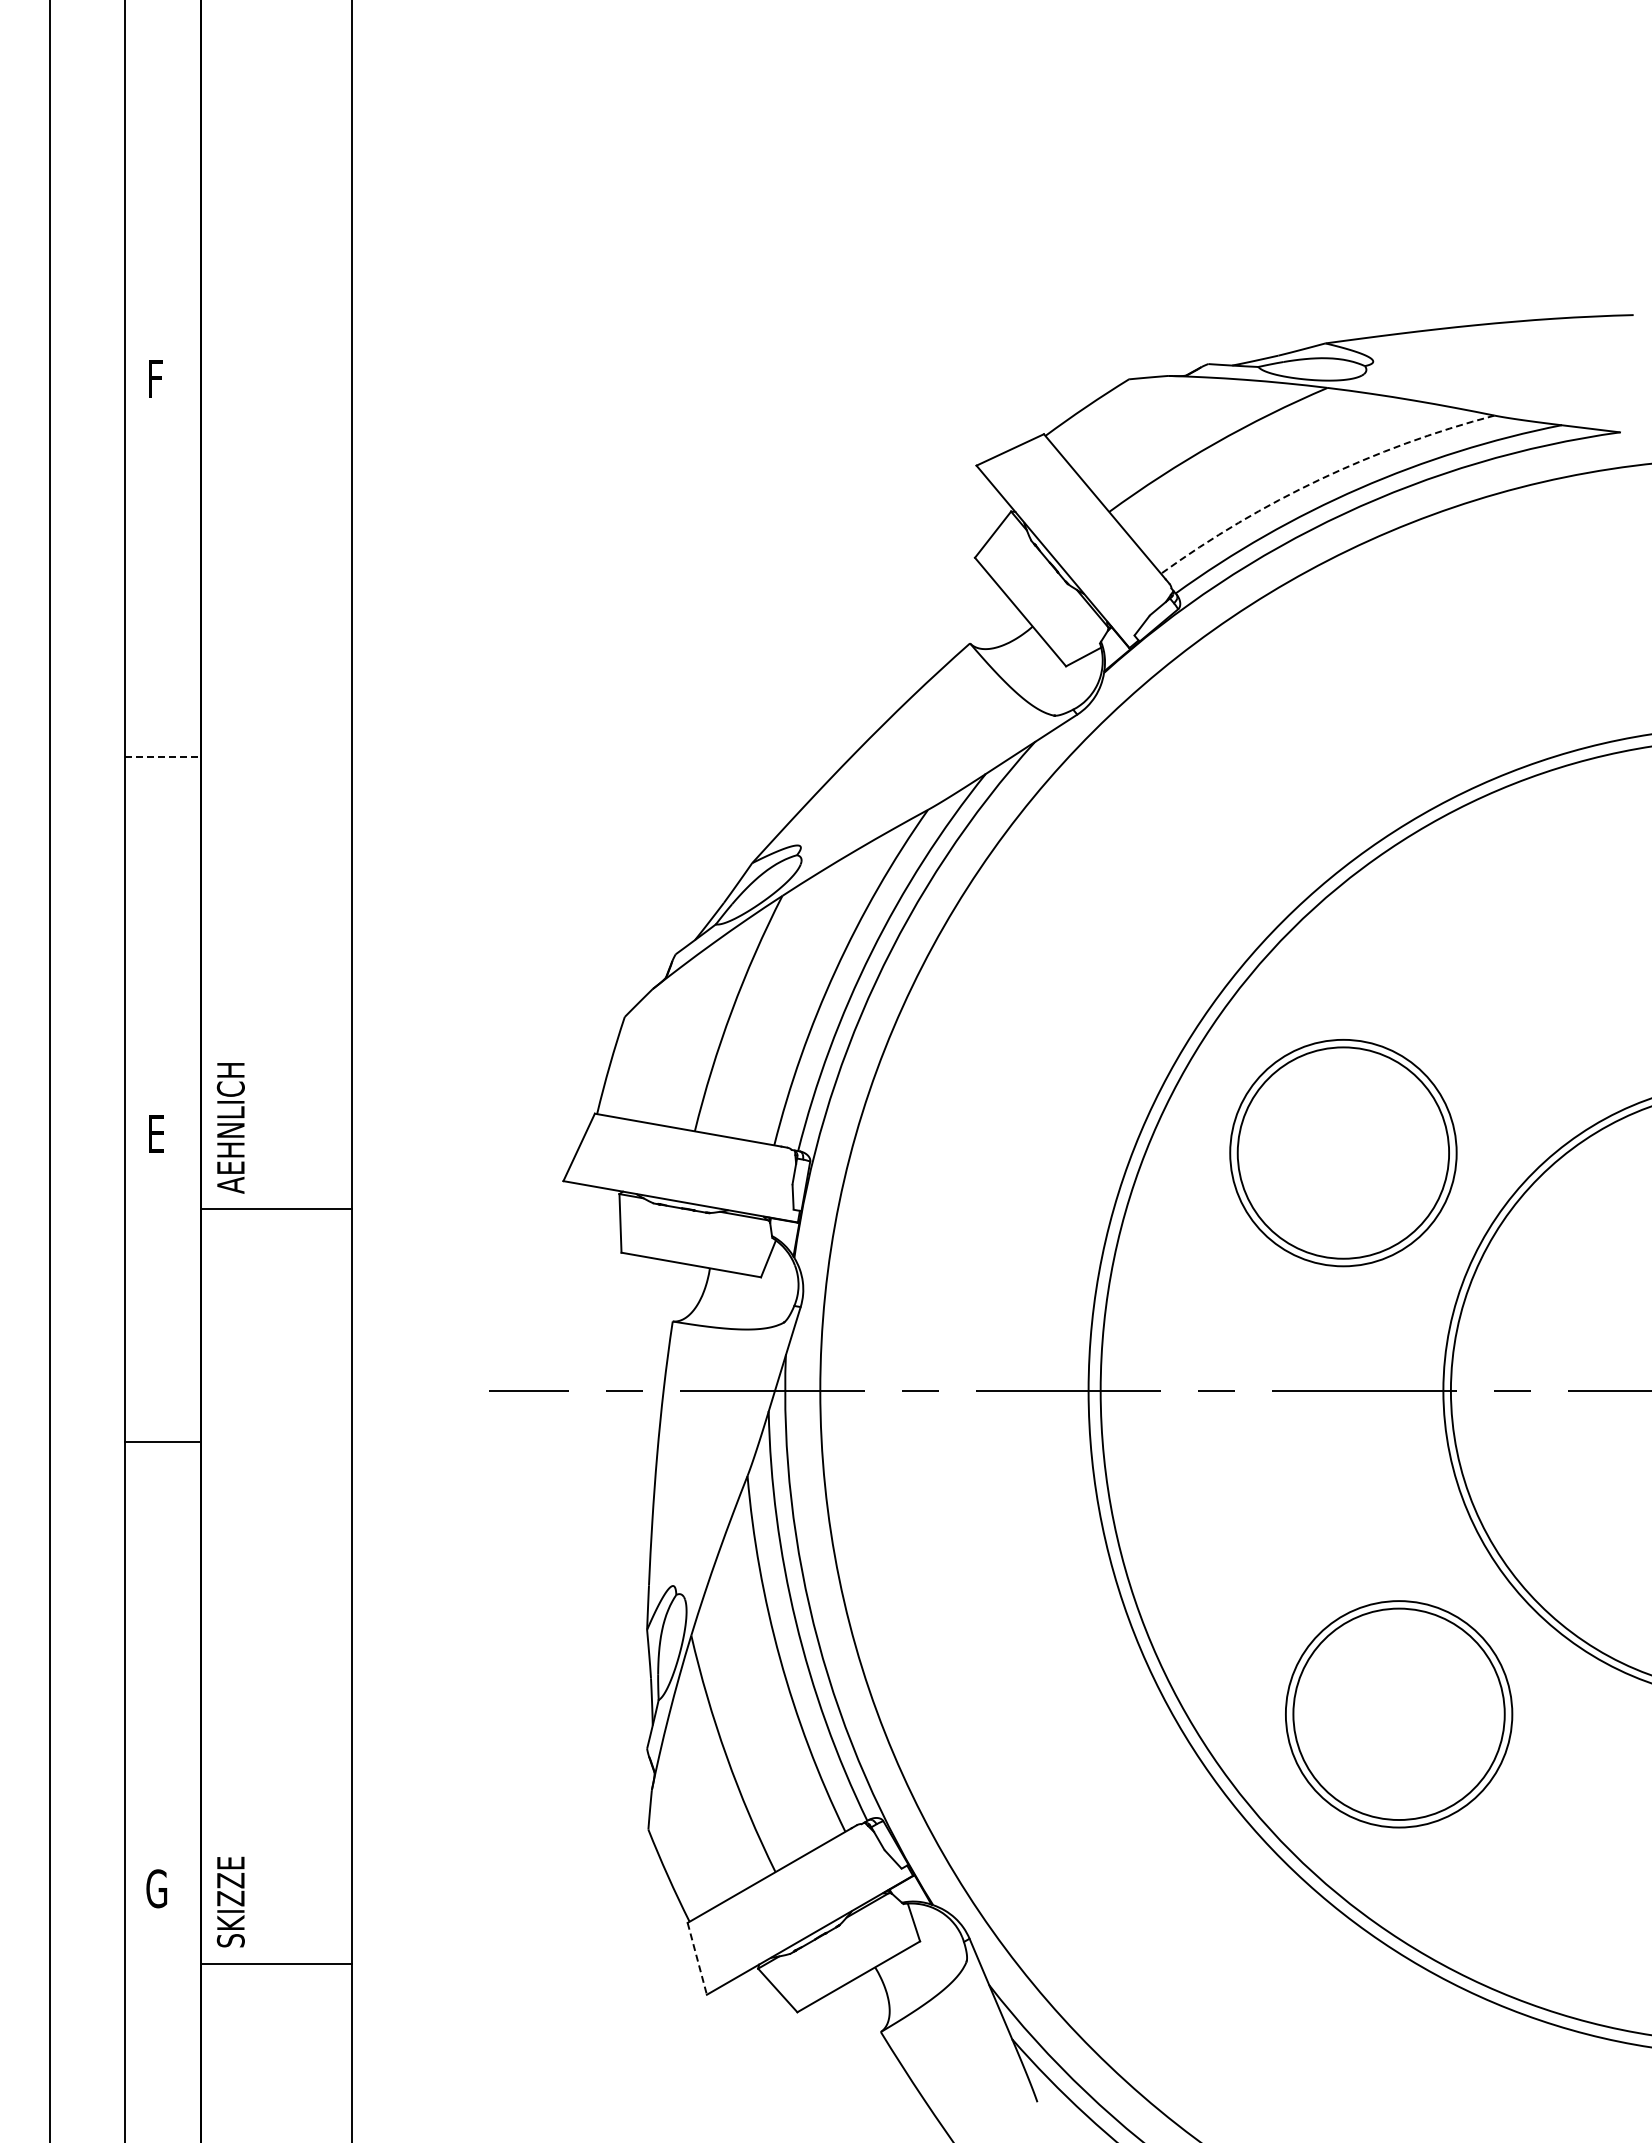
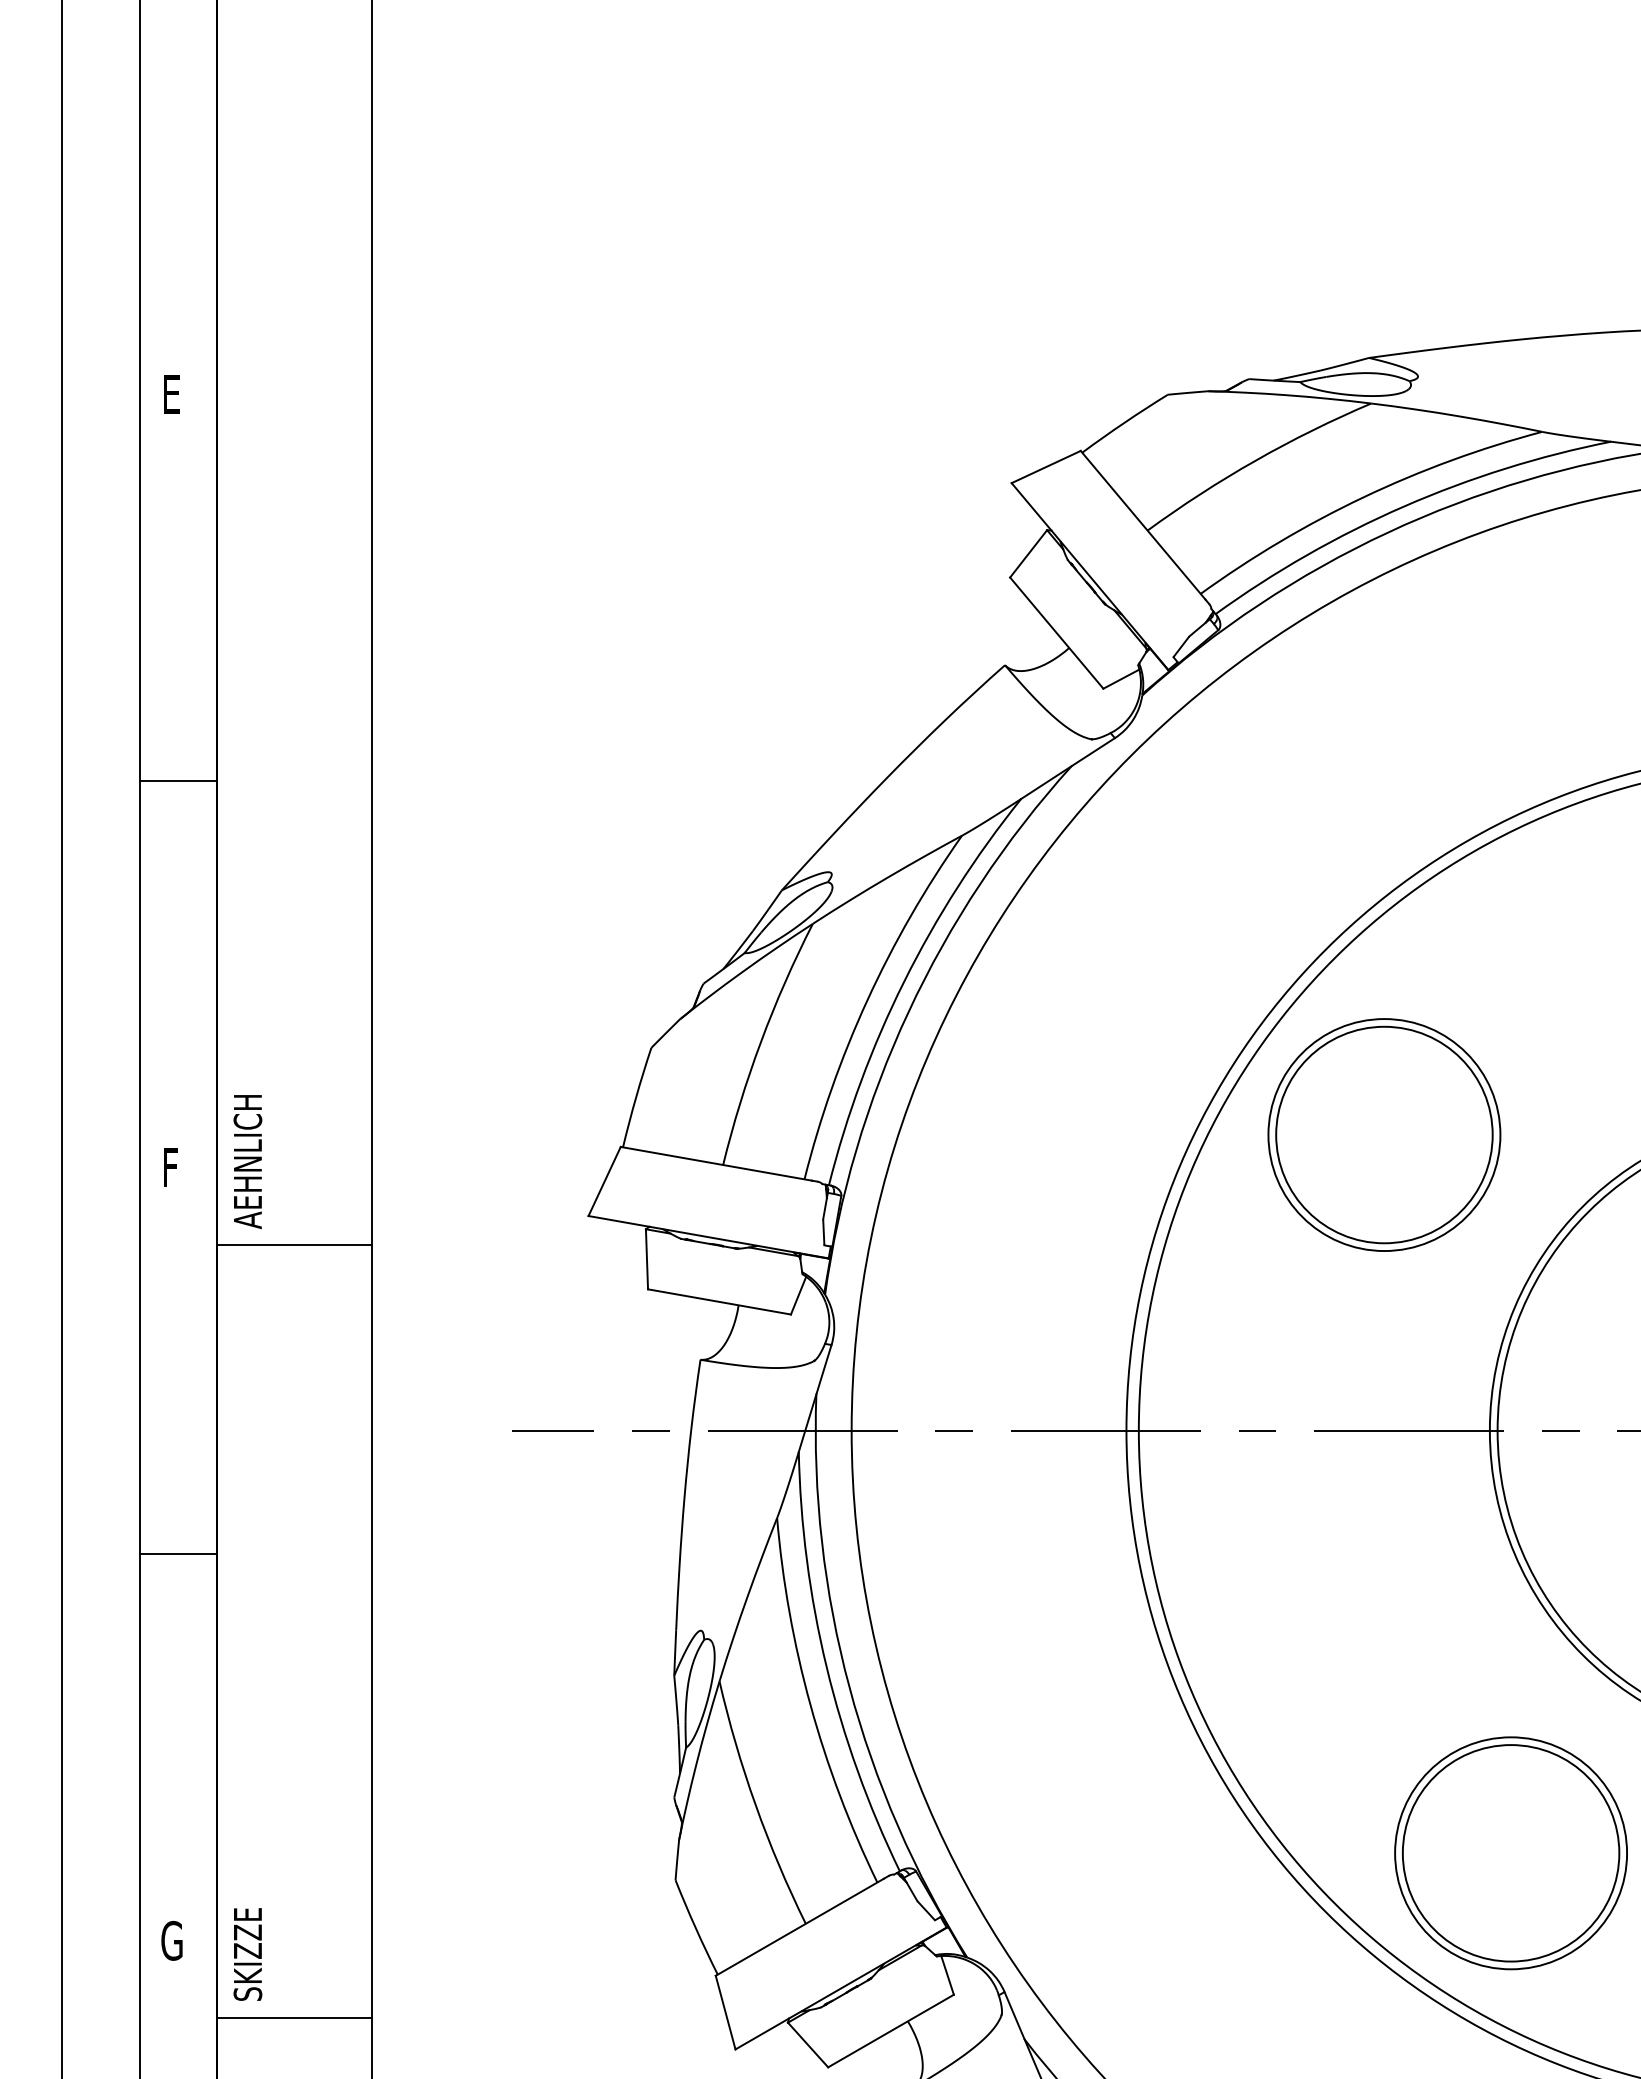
text: (157, 378) -> (172, 393), F -> E
arc: (1320, 479) -> (1364, 497), dashed -> solid
line: (162, 756) -> (177, 781), dashed -> solid
text: (157, 1133) -> (172, 1167), E -> F
part: (1343, 1153) -> (1384, 1135), moved
line: (162, 1442) -> (177, 1554), moved
part: (1399, 1714) -> (1511, 1853), moved
line: (697, 1959) -> (725, 2013), dashed -> solid

